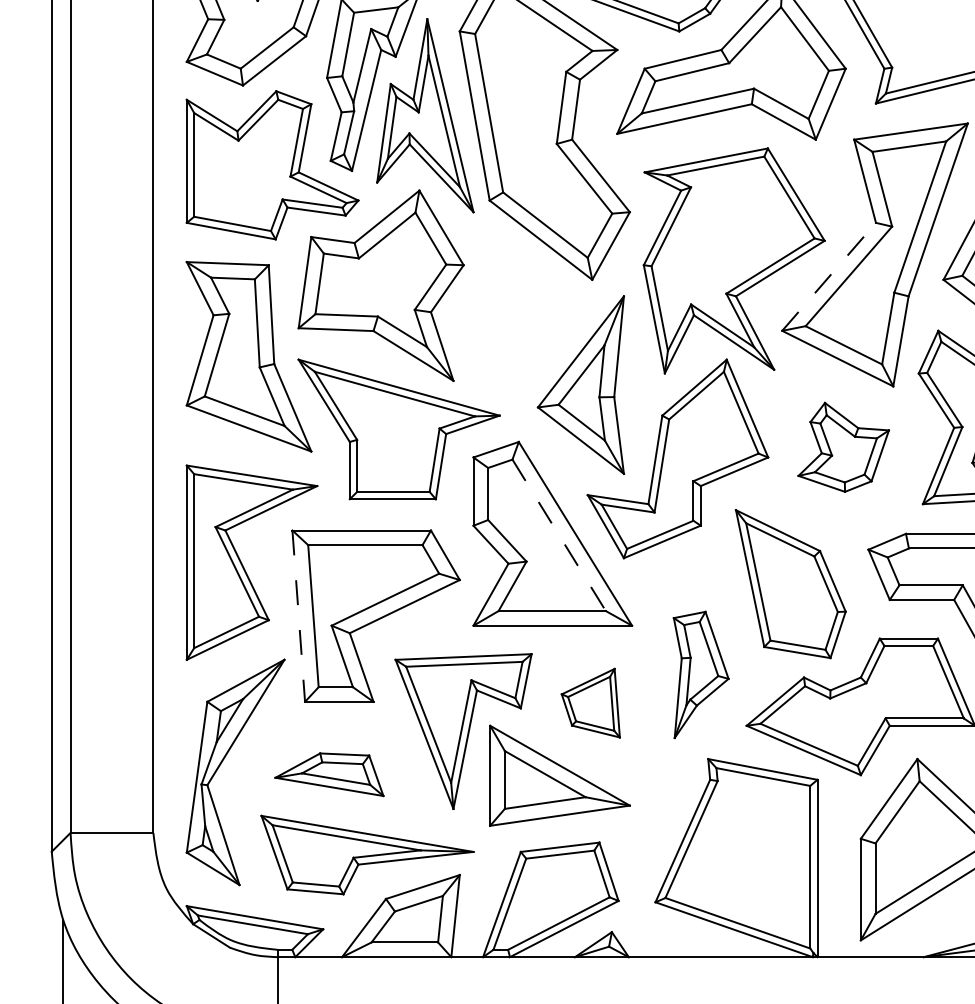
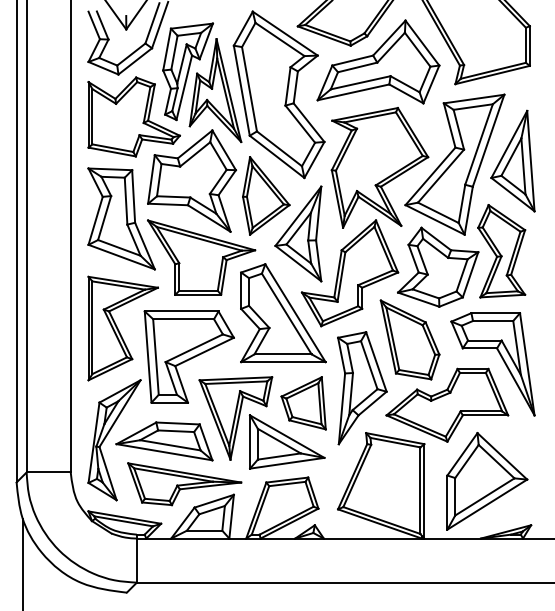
line: (829, 277) -> (430, 176), dashed -> solid
part: (521, 312) -> (266, 195), added
part: (844, 446) -> (438, 266), size x1.67
line: (560, 536) -> (287, 314), dashed -> solid
line: (299, 617) -> (148, 357), dashed -> solid
part: (701, 675) -> (362, 388), size x1.67
part: (590, 703) -> (303, 403), size x1.43
part: (329, 774) -> (164, 441), size x1.67

